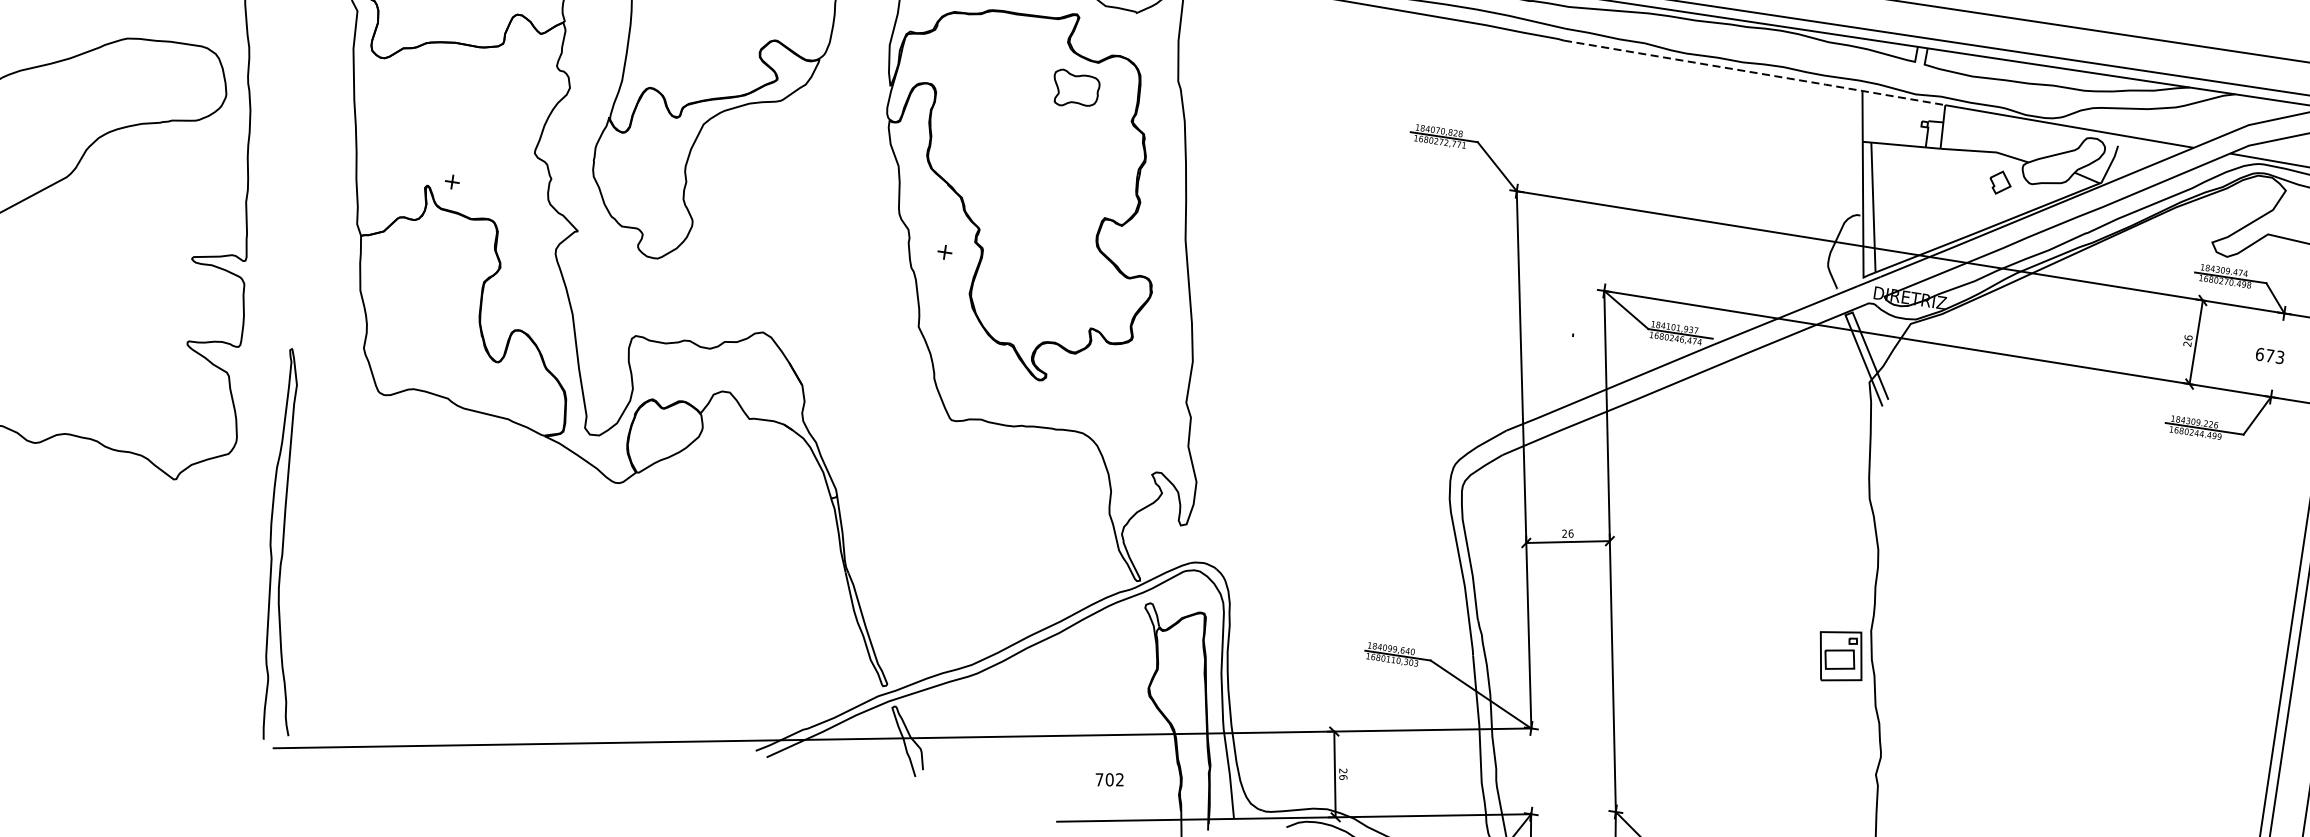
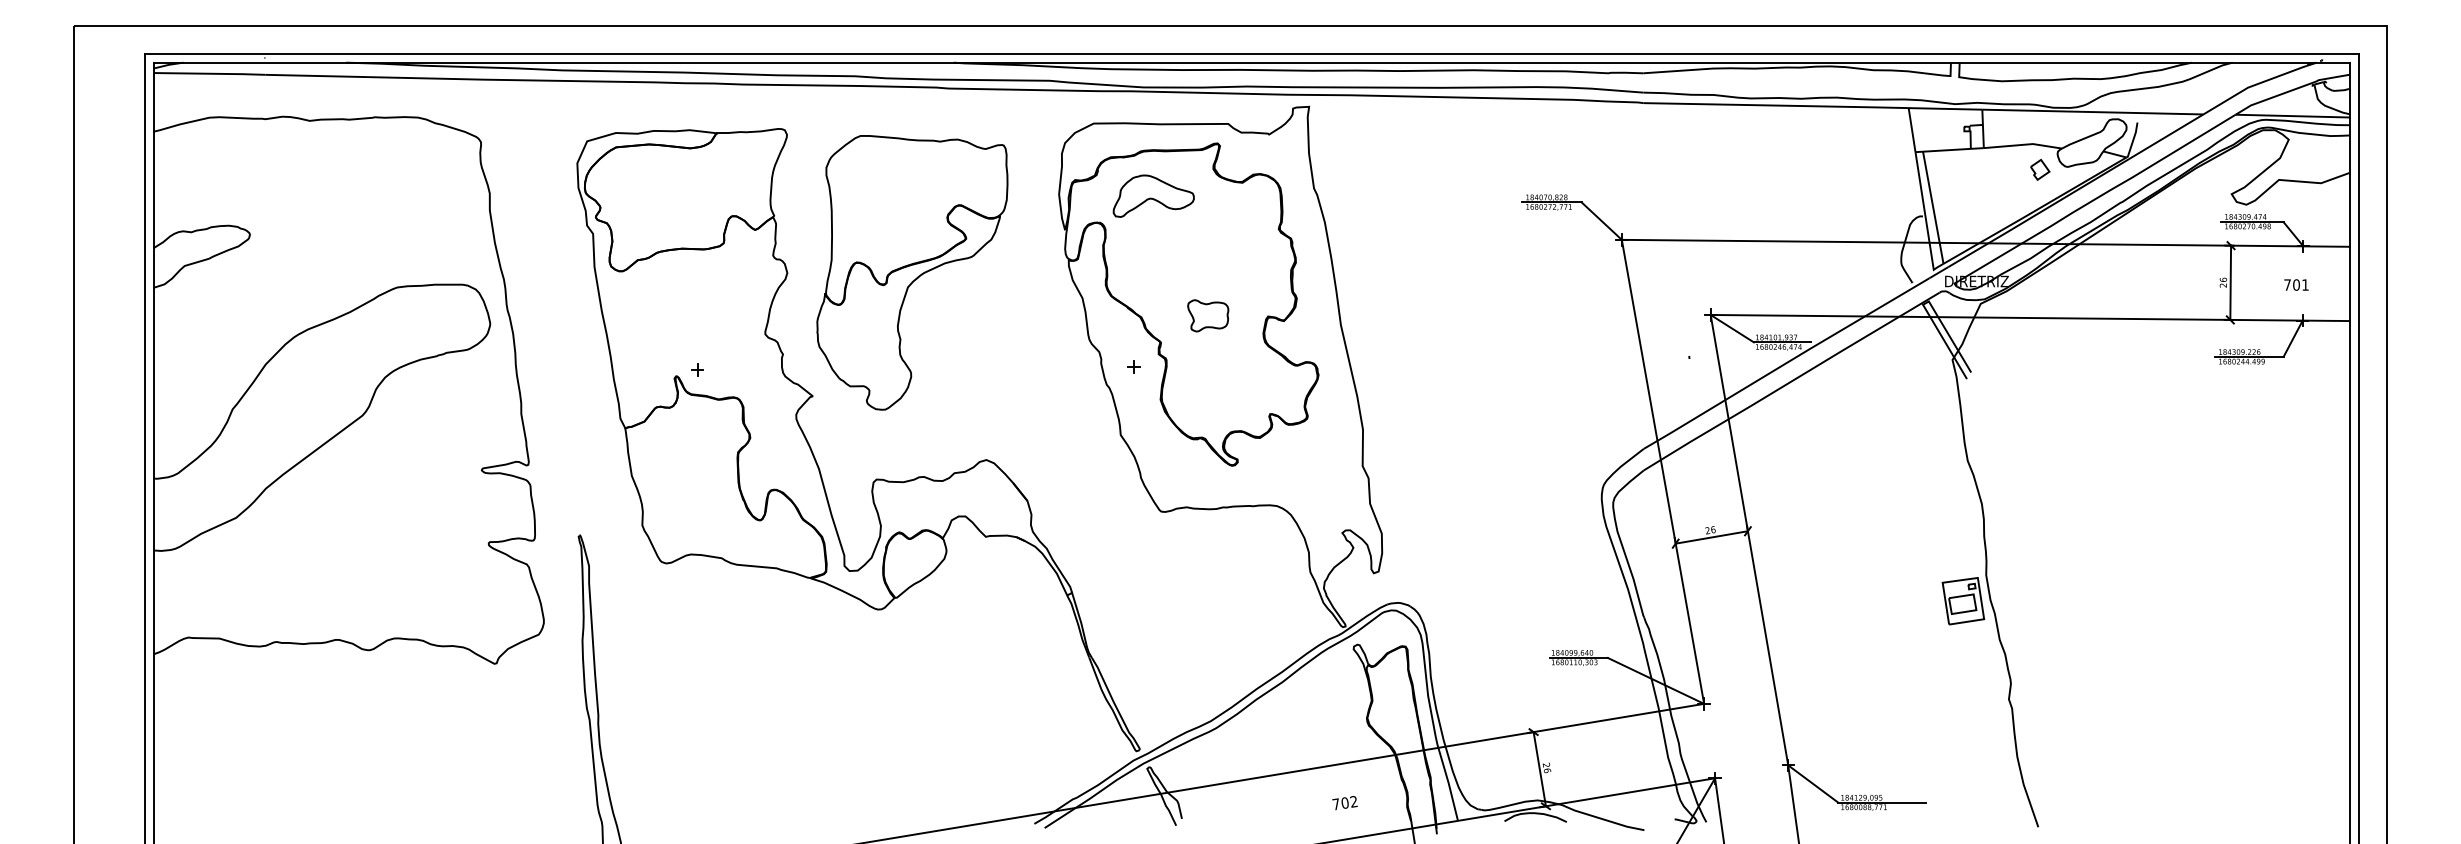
part: (996, 62) -> (1153, 195), added
line: (1755, 73) -> (1813, 106), dashed -> solid
part: (1076, 89) -> (1208, 315), moved
text: (2270, 355) -> (2296, 284), 673 -> 701

